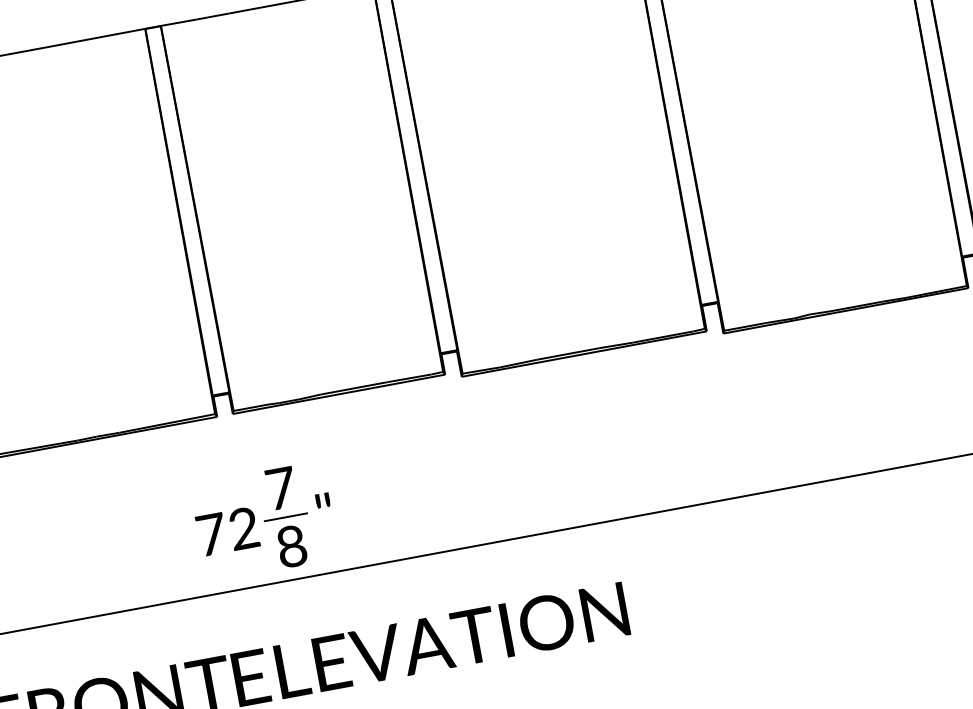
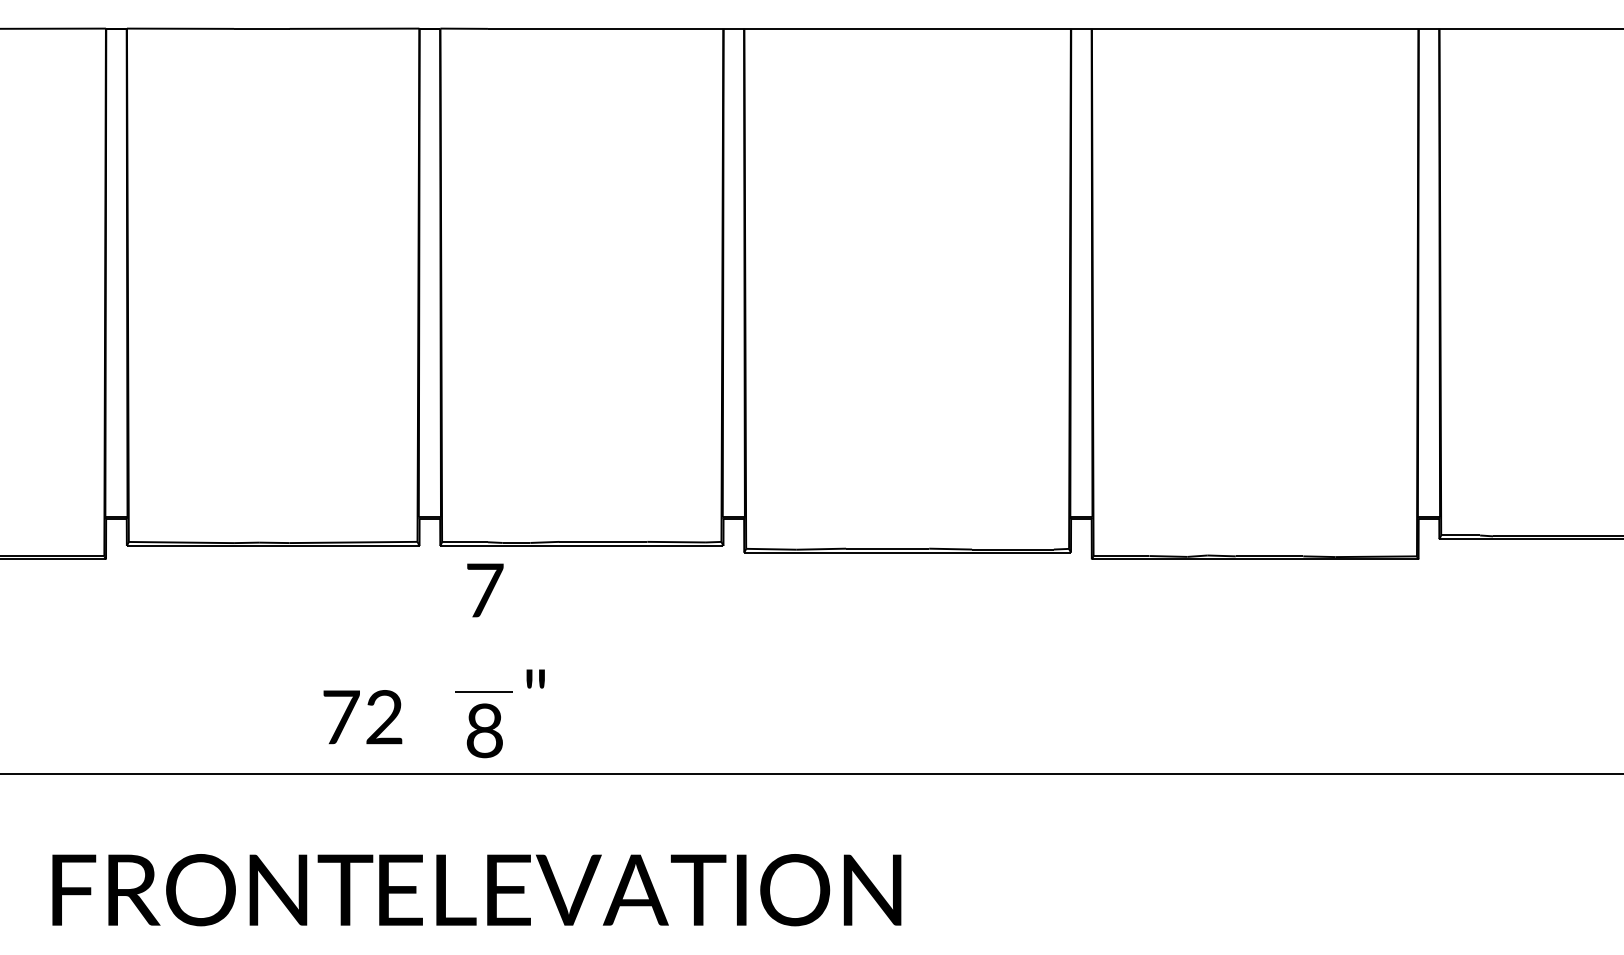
text: (281, 488) -> (485, 590), moved
text: (227, 531) -> (362, 717), moved

